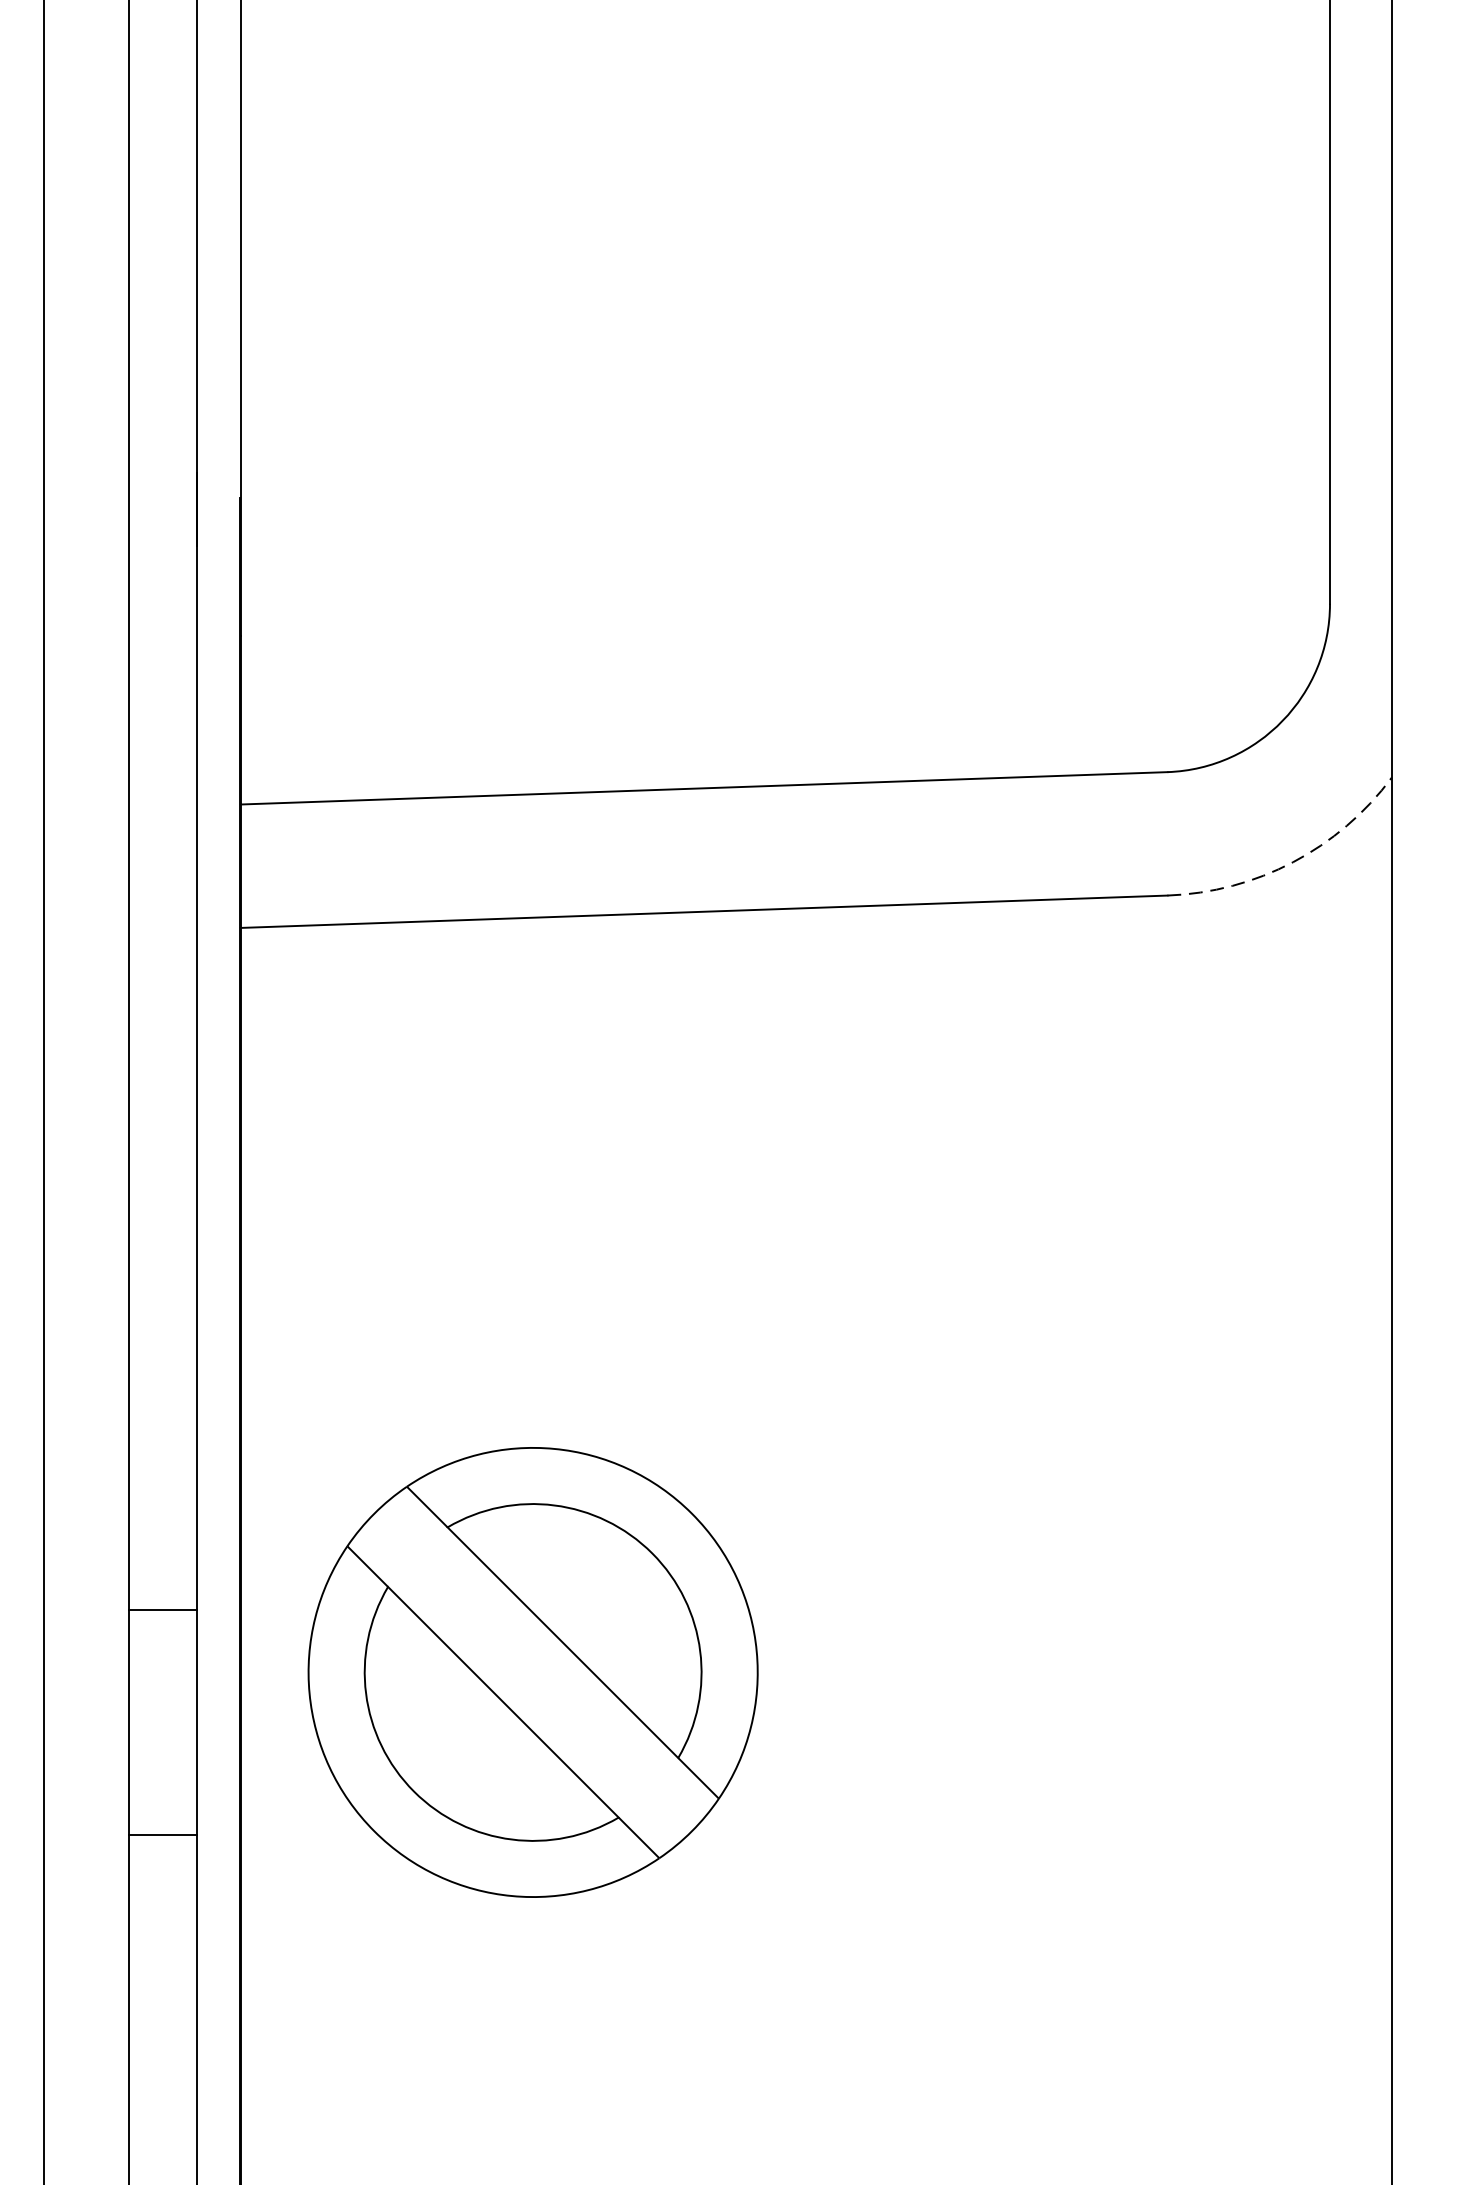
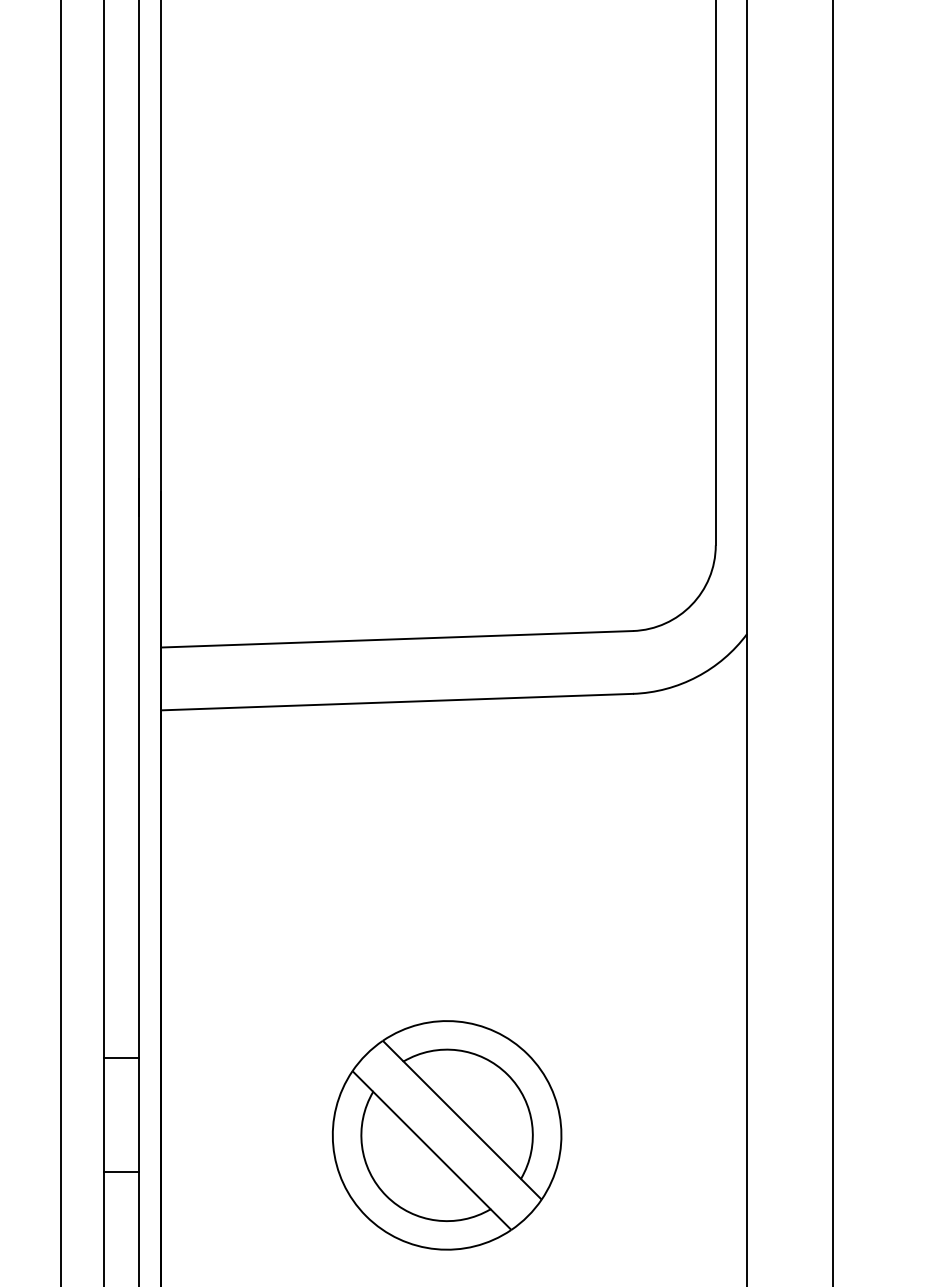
arc: (1292, 861) -> (696, 676), dashed -> solid
part: (531, 1672) -> (446, 1135), moved

